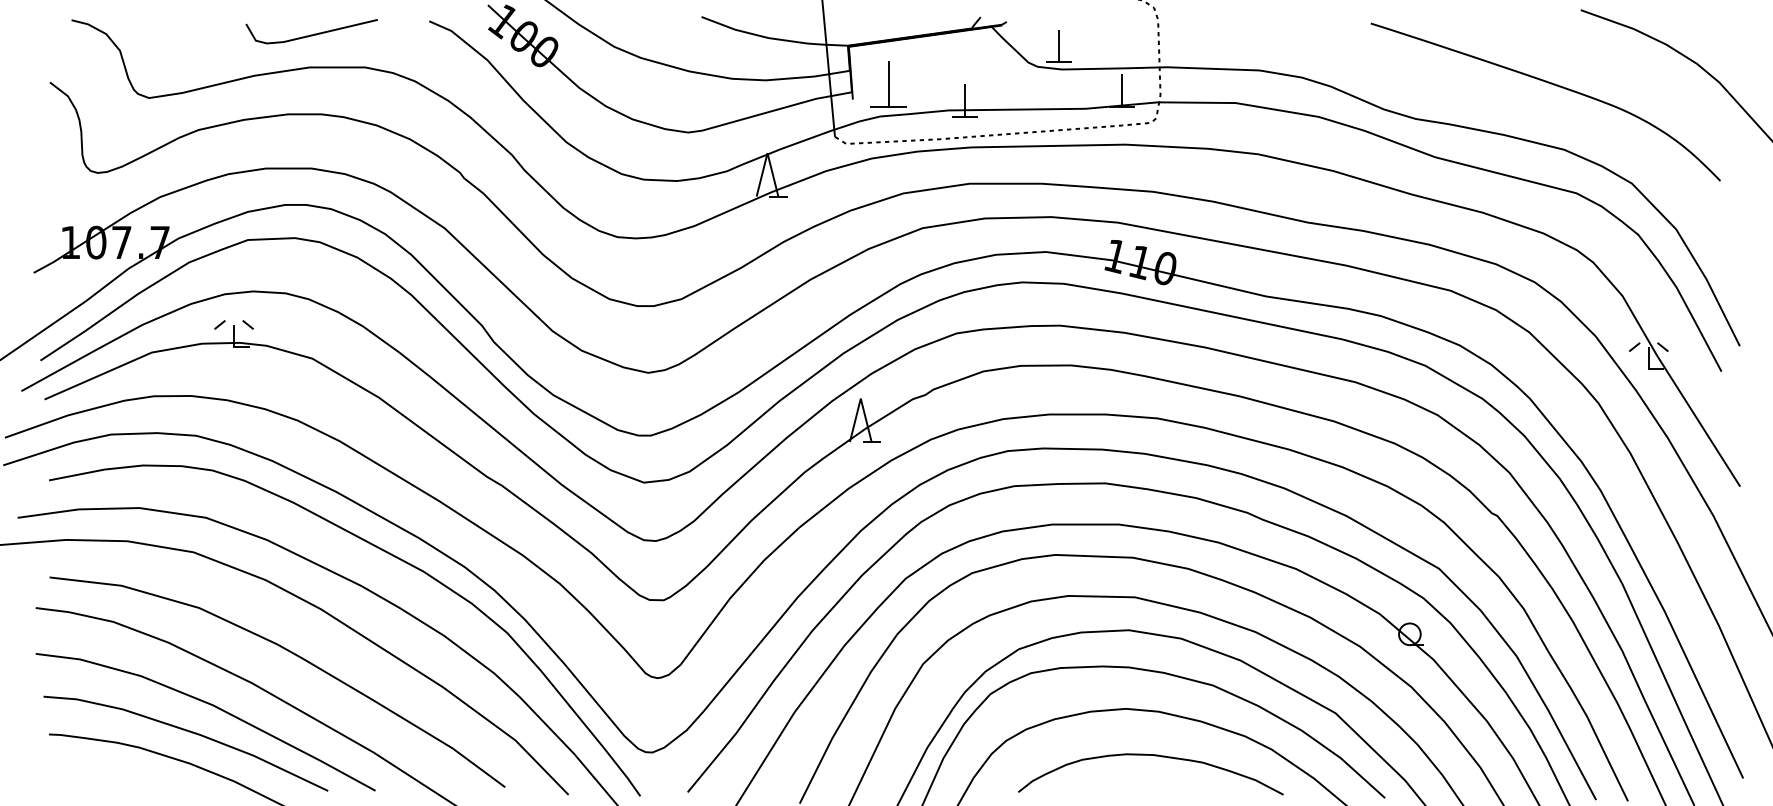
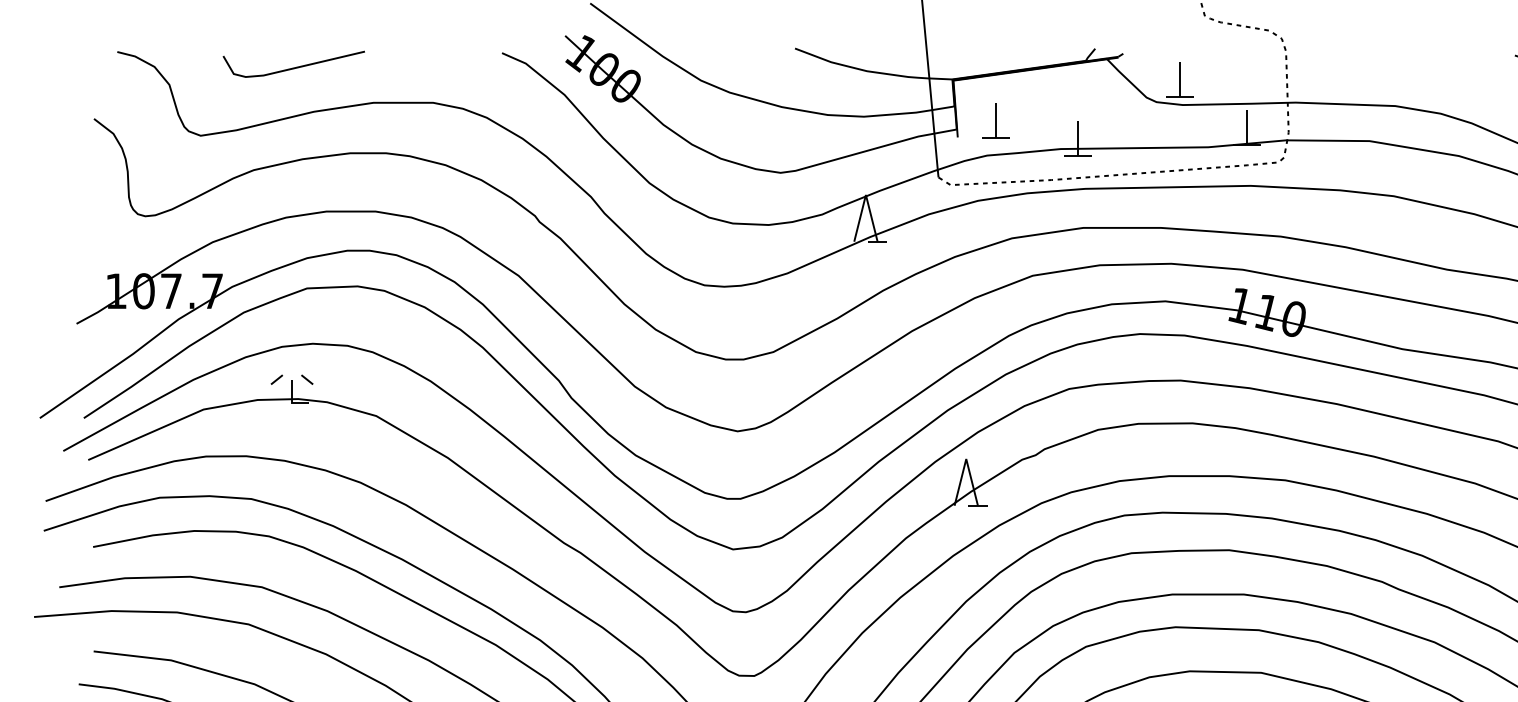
line: (311, 34) -> (293, 67), moved
part: (887, 84) -> (994, 121), size x0.71

